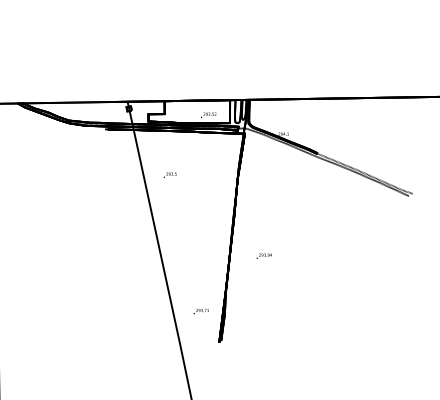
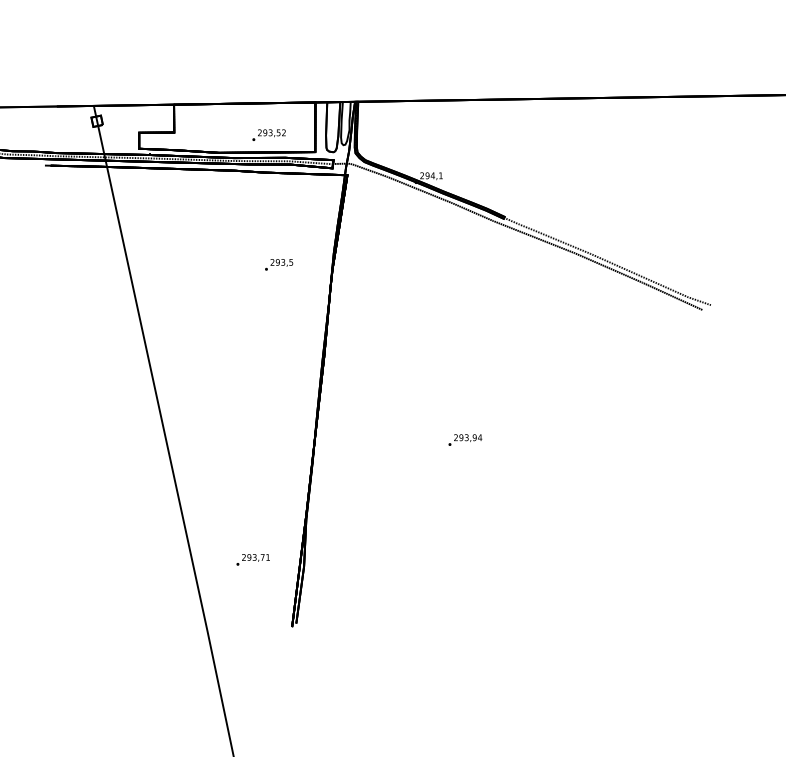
text: (169, 174) -> (277, 263), moved
text: (263, 255) -> (463, 438), moved

